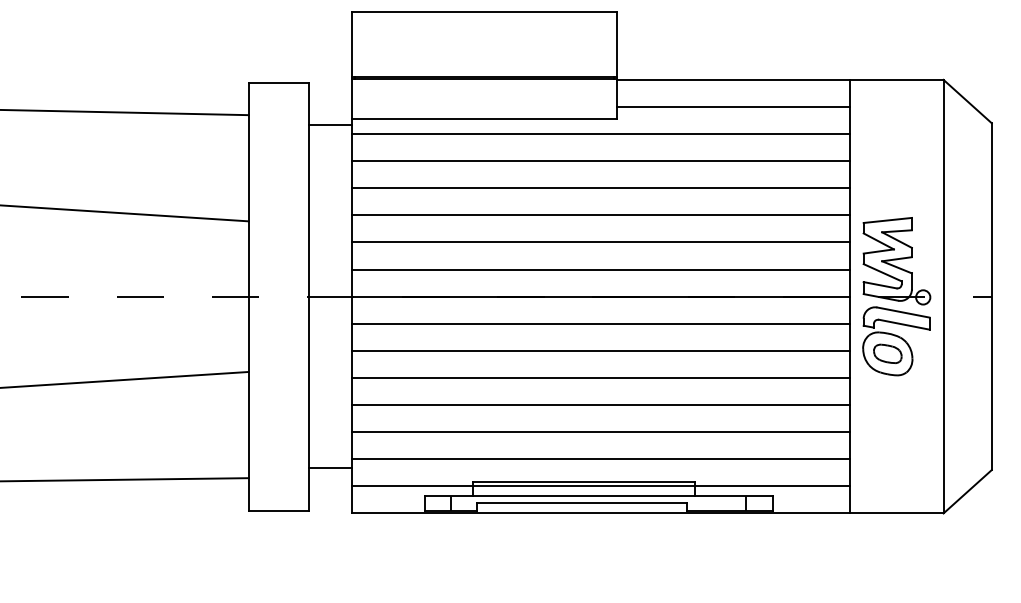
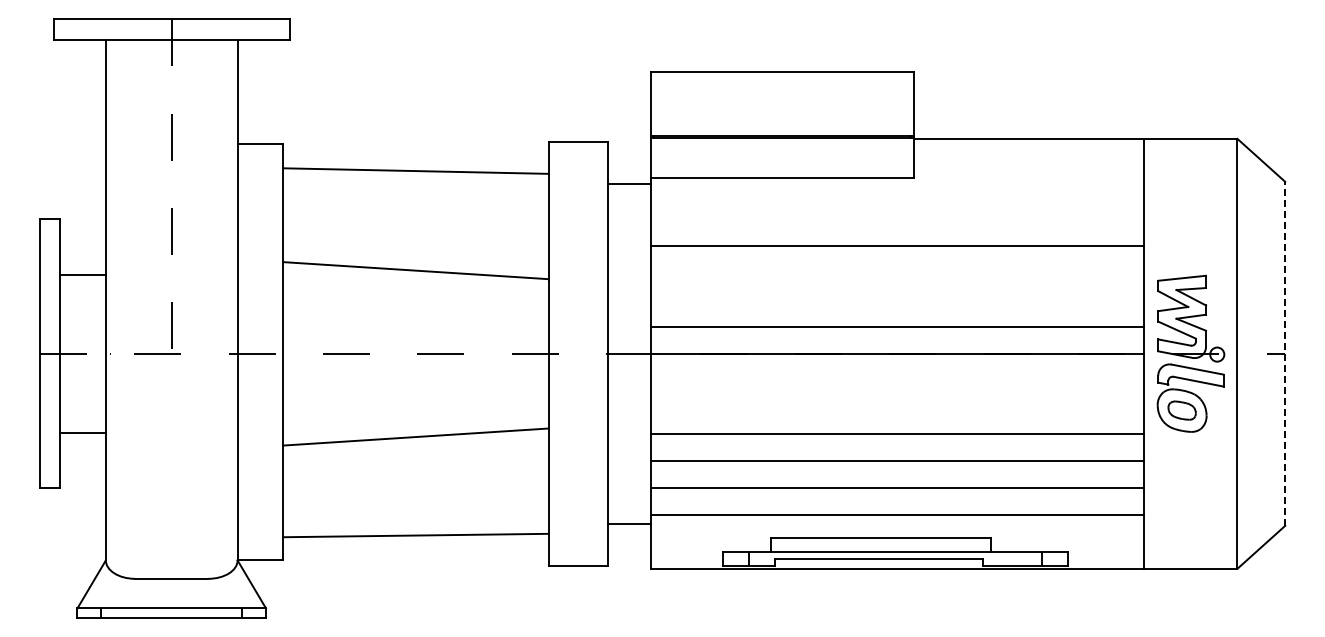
line: (732, 106) -> (1028, 165), removed
line: (600, 133) -> (897, 192), removed
line: (600, 161) -> (897, 219), removed
line: (600, 215) -> (897, 273), removed
line: (600, 242) -> (897, 300), removed
line: (992, 296) -> (1285, 353), solid -> dashed
line: (600, 323) -> (897, 380), removed
line: (600, 350) -> (897, 407), removed
line: (600, 485) -> (897, 541), removed

